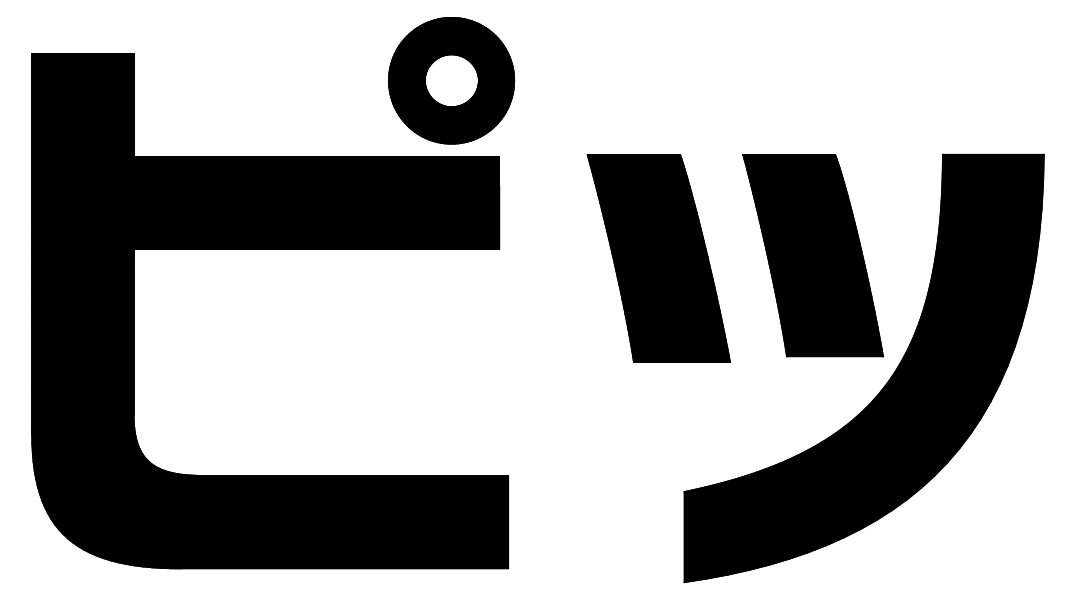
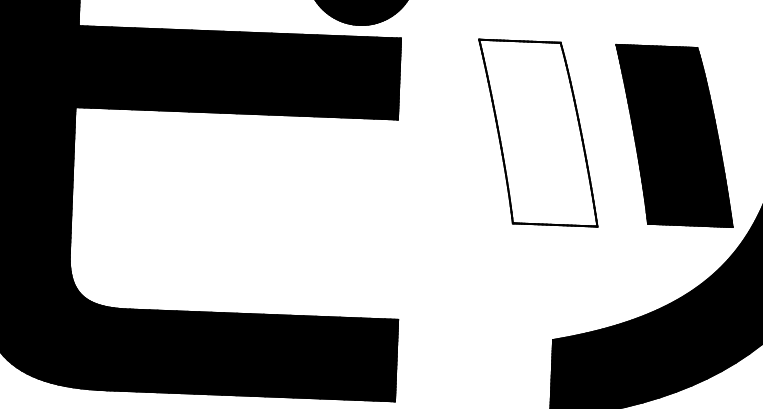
fill: (658, 258) -> (538, 133), removed

